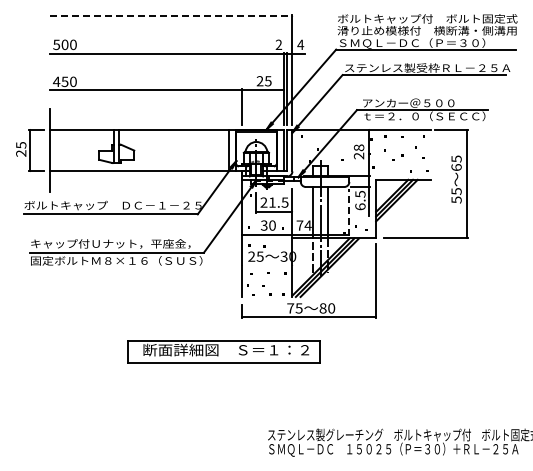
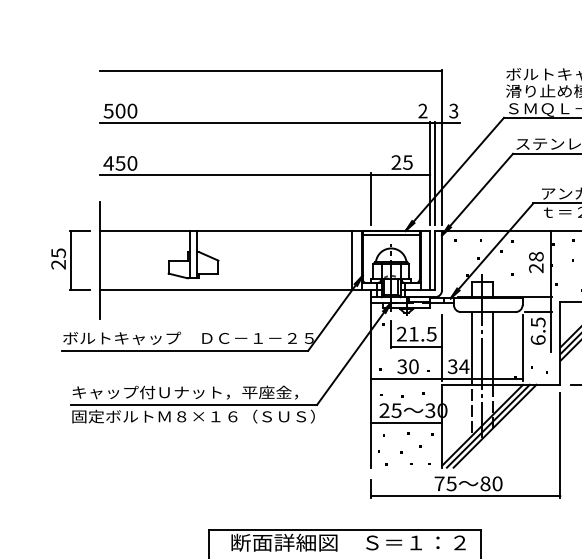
line: (171, 16) -> (271, 71), dashed -> solid
text: (300, 44) -> (453, 110), 4 -> 3
line: (349, 211) -> (522, 346), dashed -> solid
text: (299, 225) -> (452, 366), 74 -> 34
line: (267, 265) -> (406, 423), added

